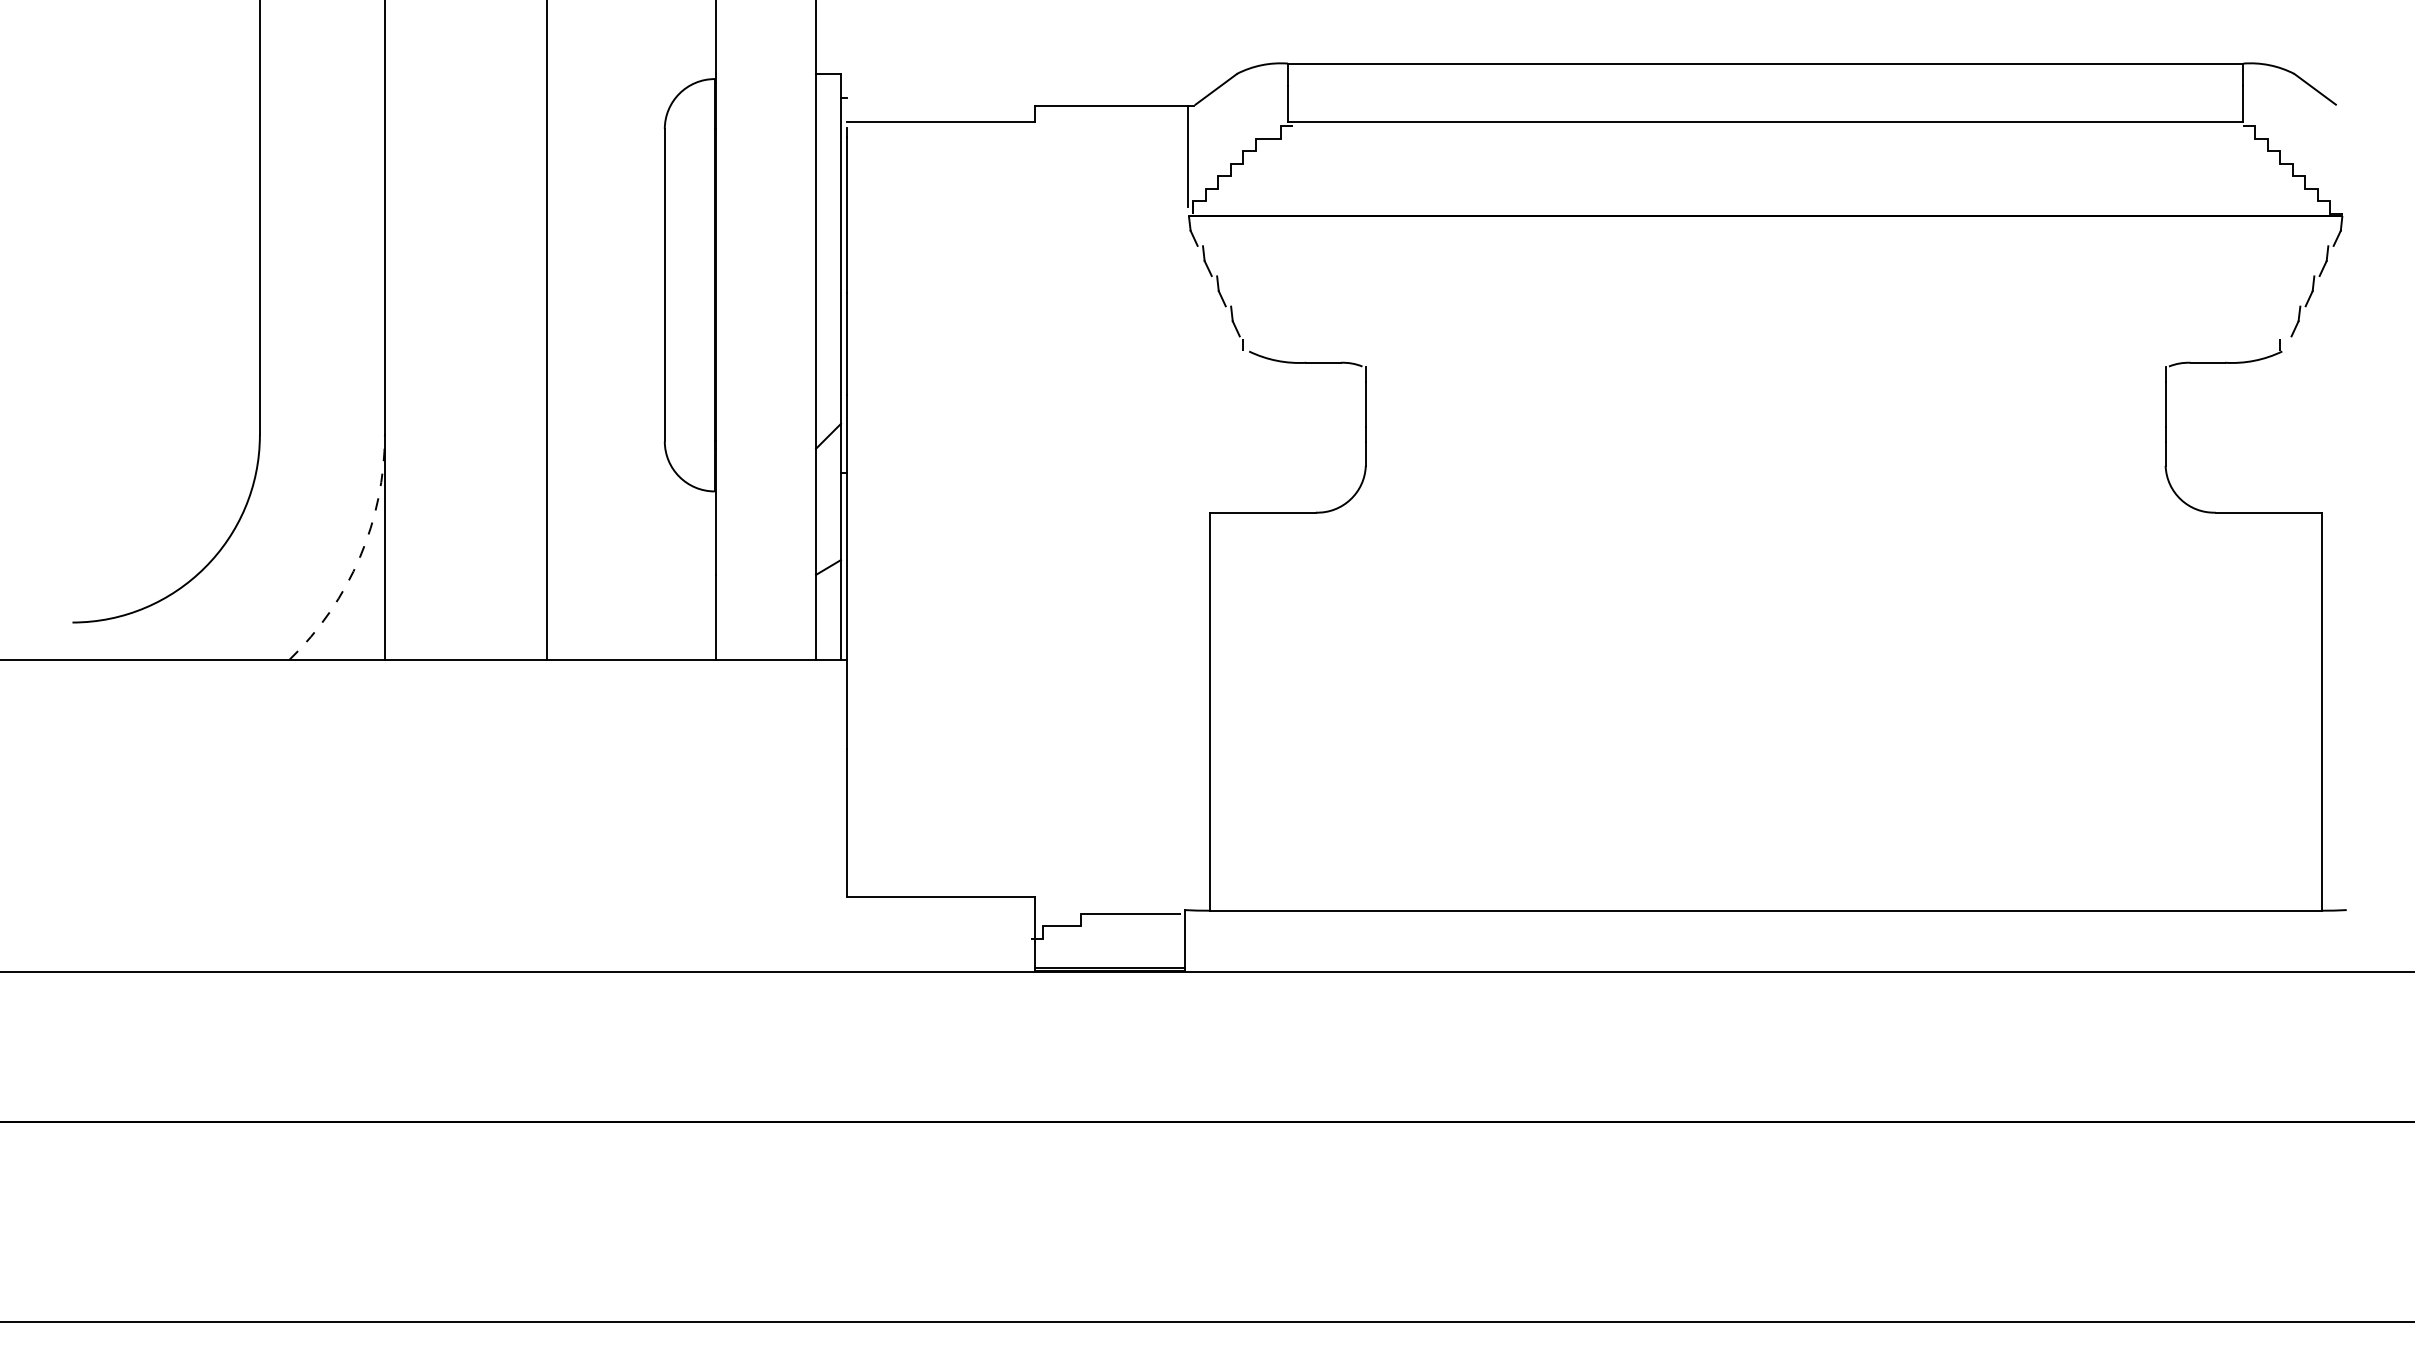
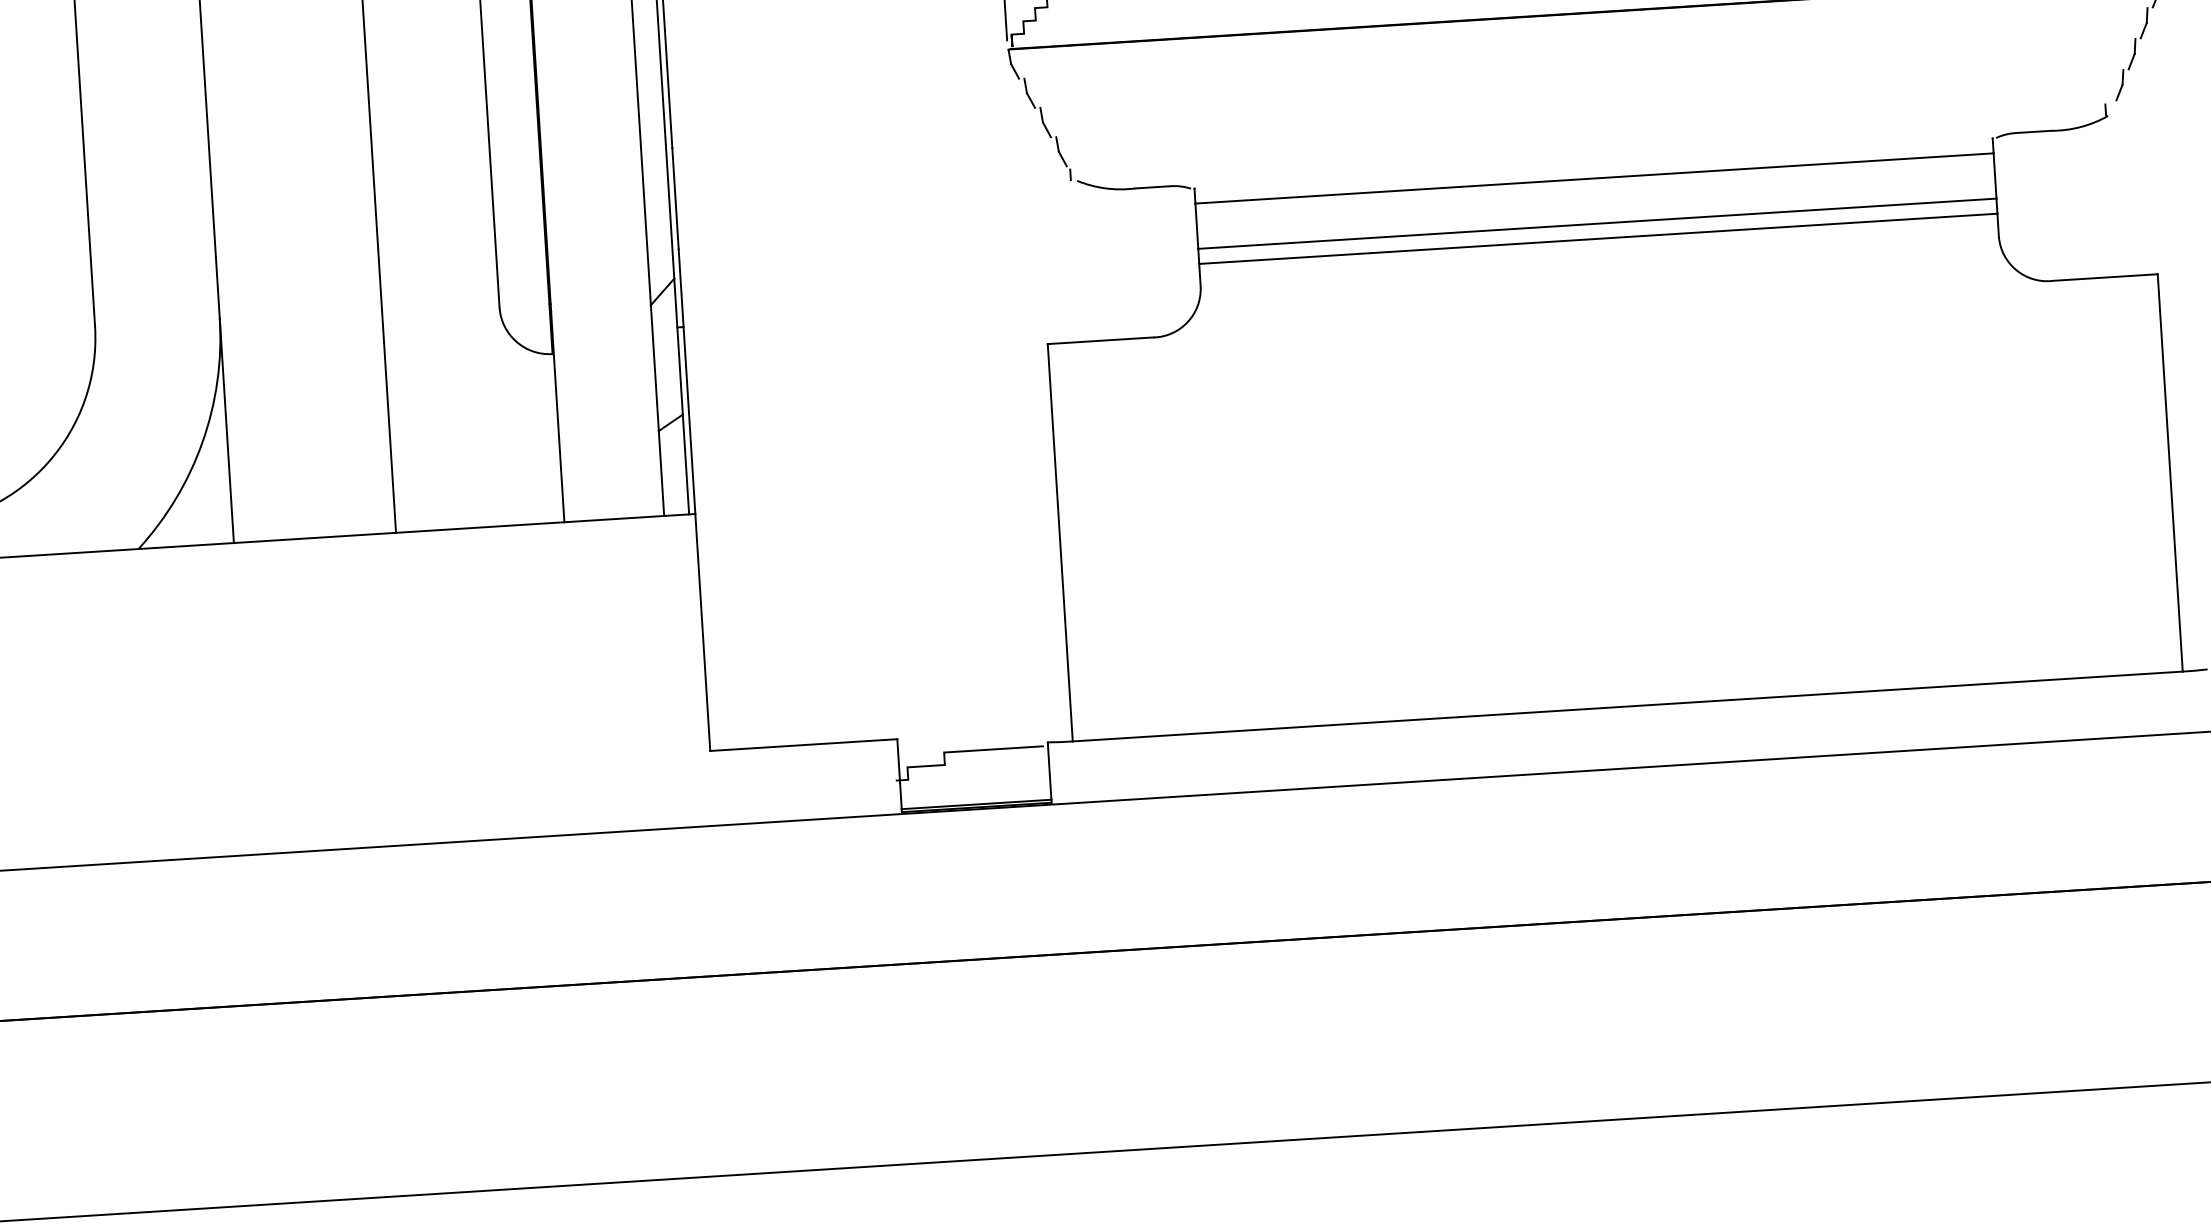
line: (1765, 381) -> (1594, 178), added
line: (1765, 426) -> (1597, 223), added
line: (1765, 442) -> (1598, 239), added
arc: (359, 557) -> (202, 442), dashed -> solid

